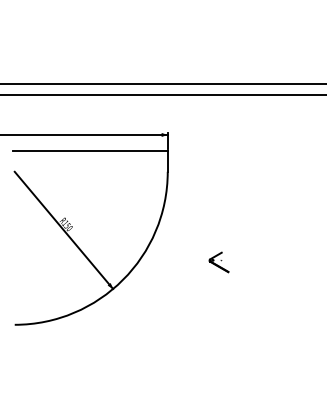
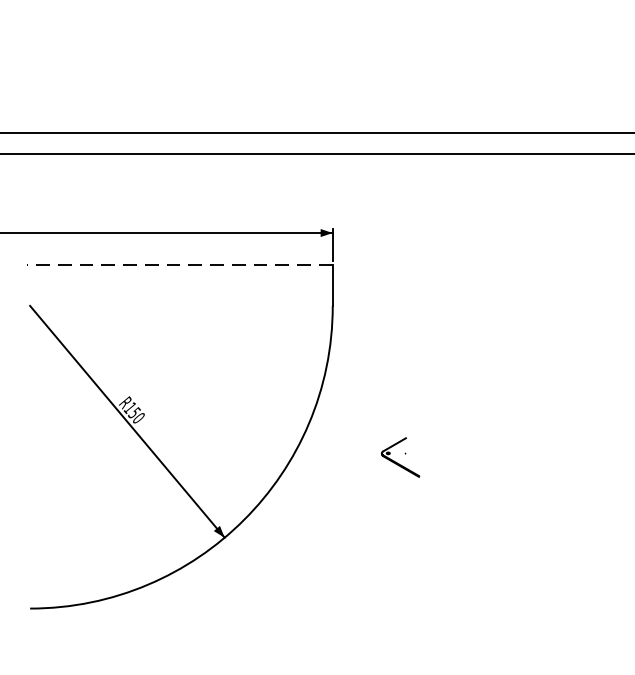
line: (90, 151) -> (179, 265), solid -> dashed
part: (218, 262) -> (399, 457), moved

